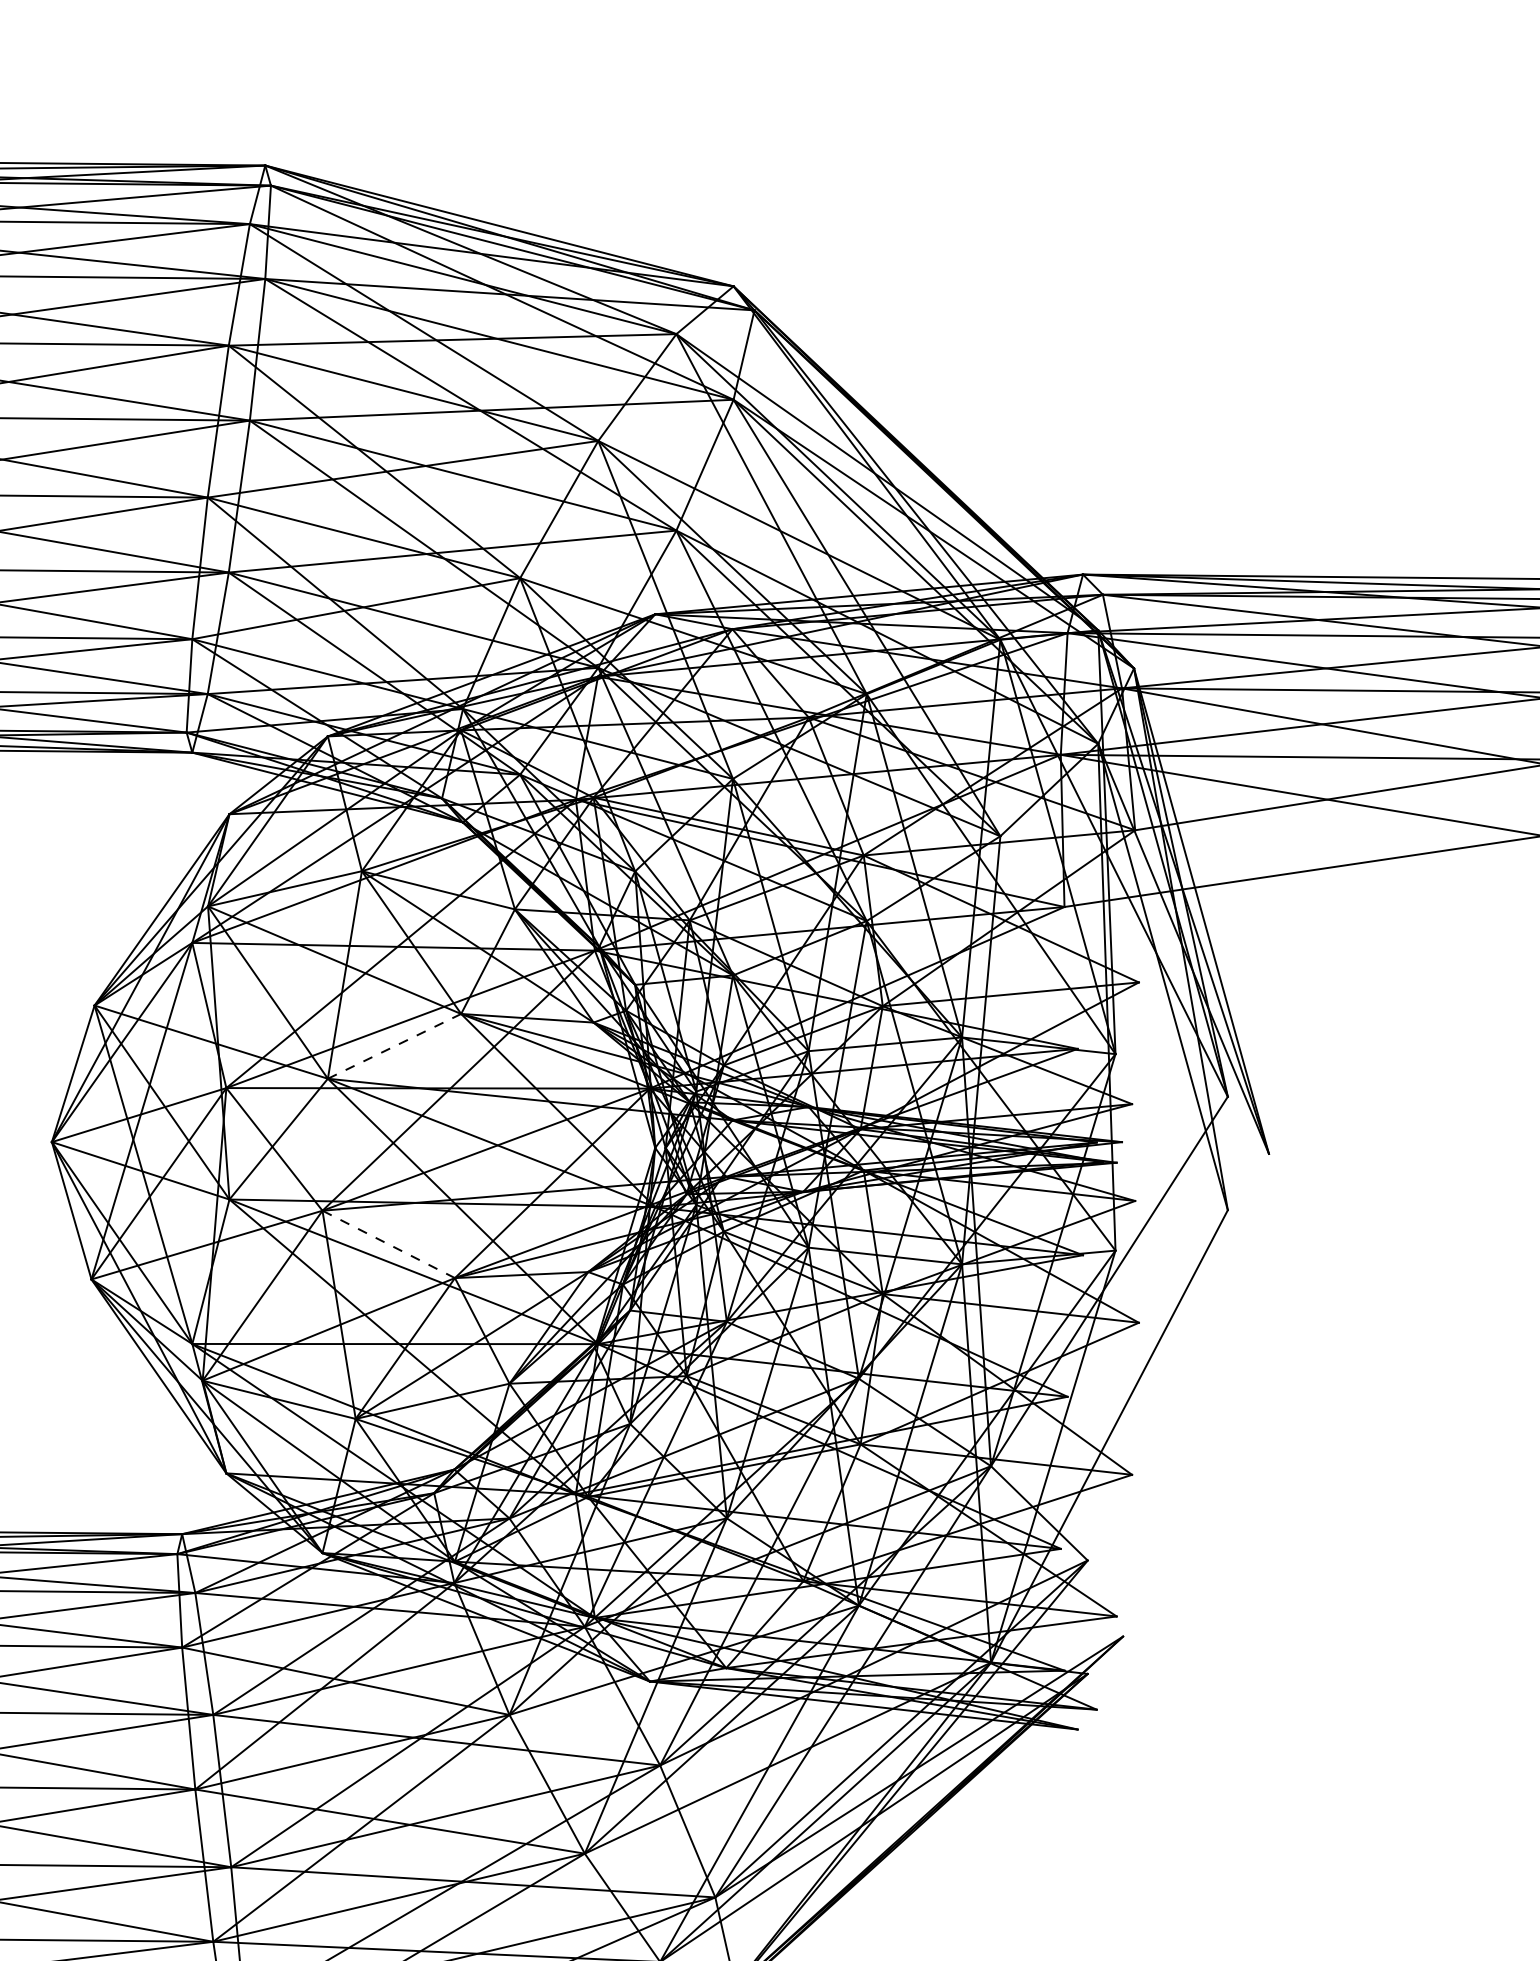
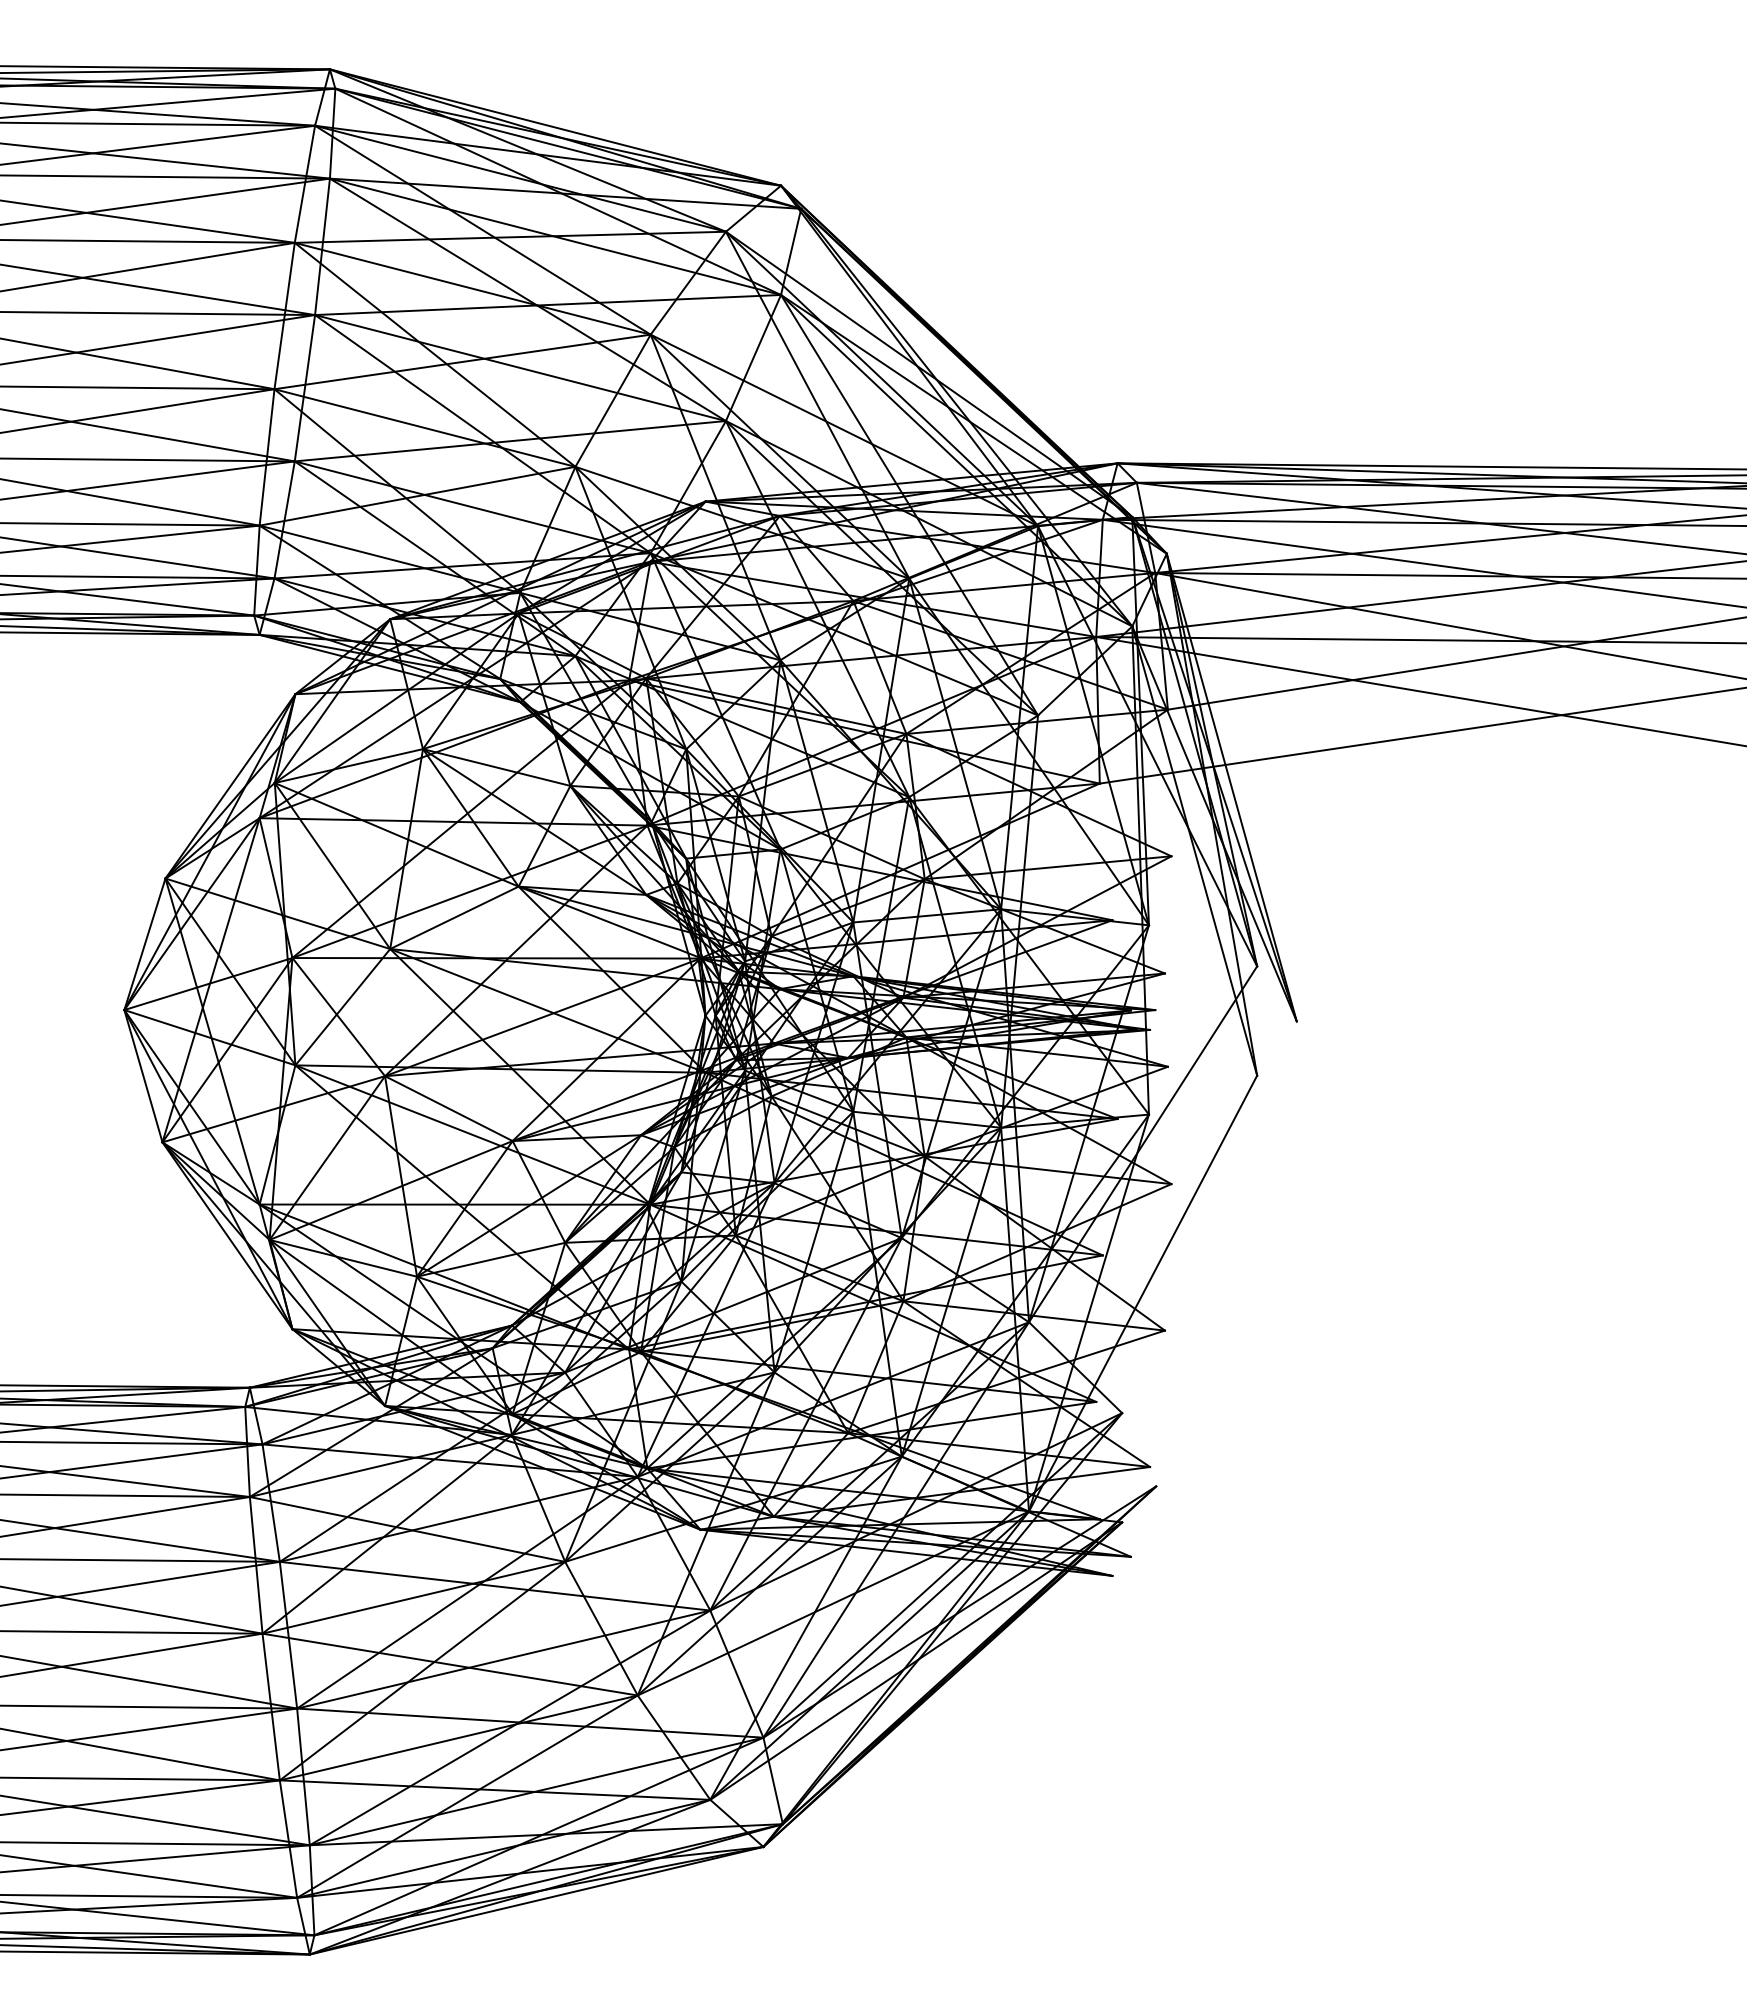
line: (394, 1046) -> (454, 917), dashed -> solid
line: (388, 1244) -> (448, 1108), dashed -> solid

